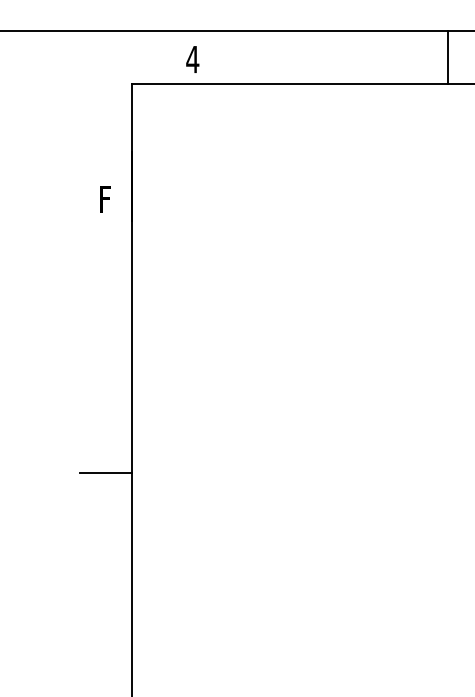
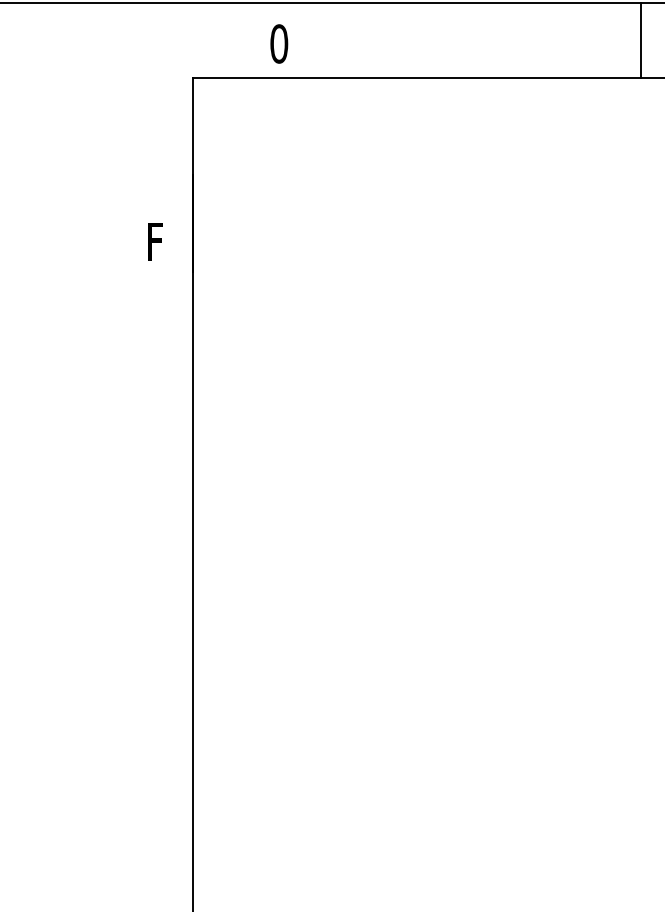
text: (192, 59) -> (278, 43), 4 -> 0
line: (105, 473) -> (155, 629), removed

